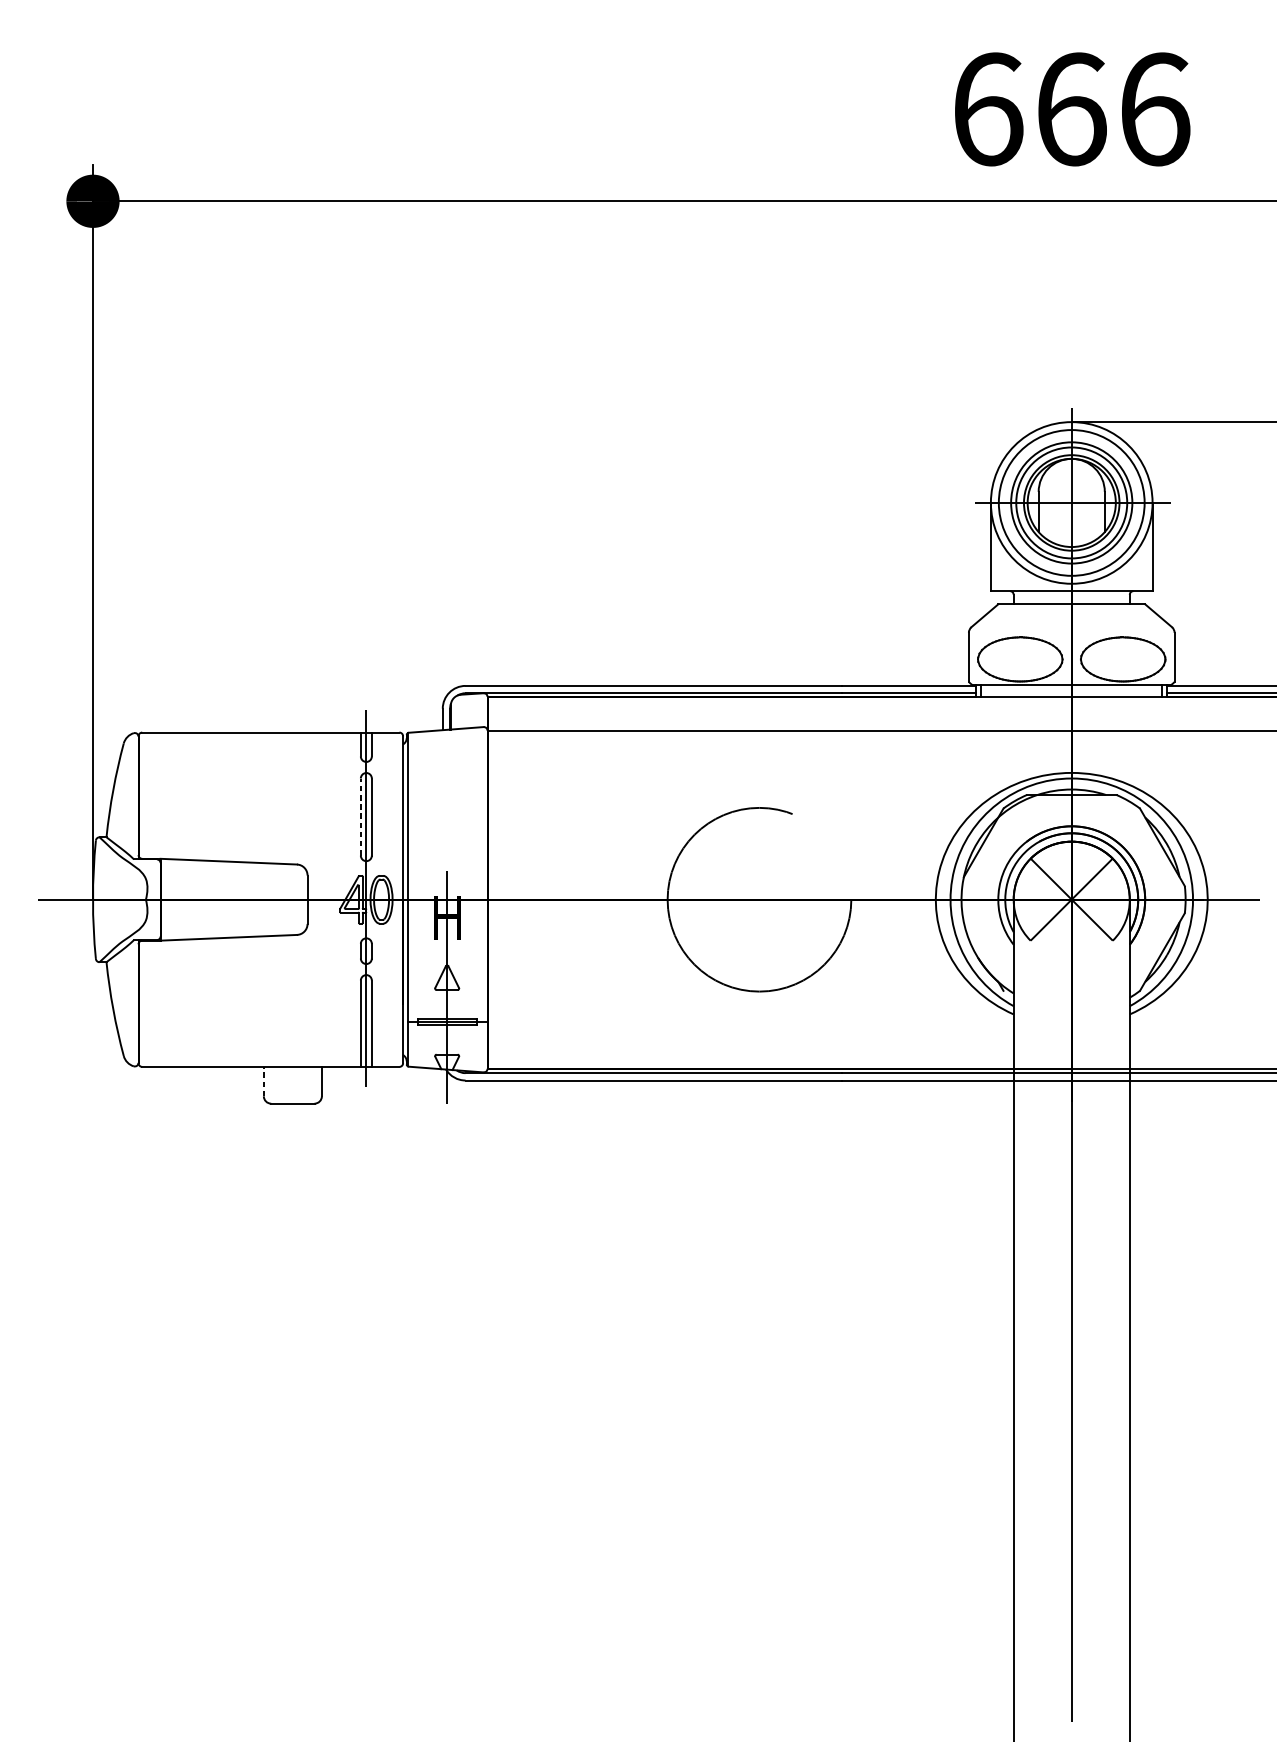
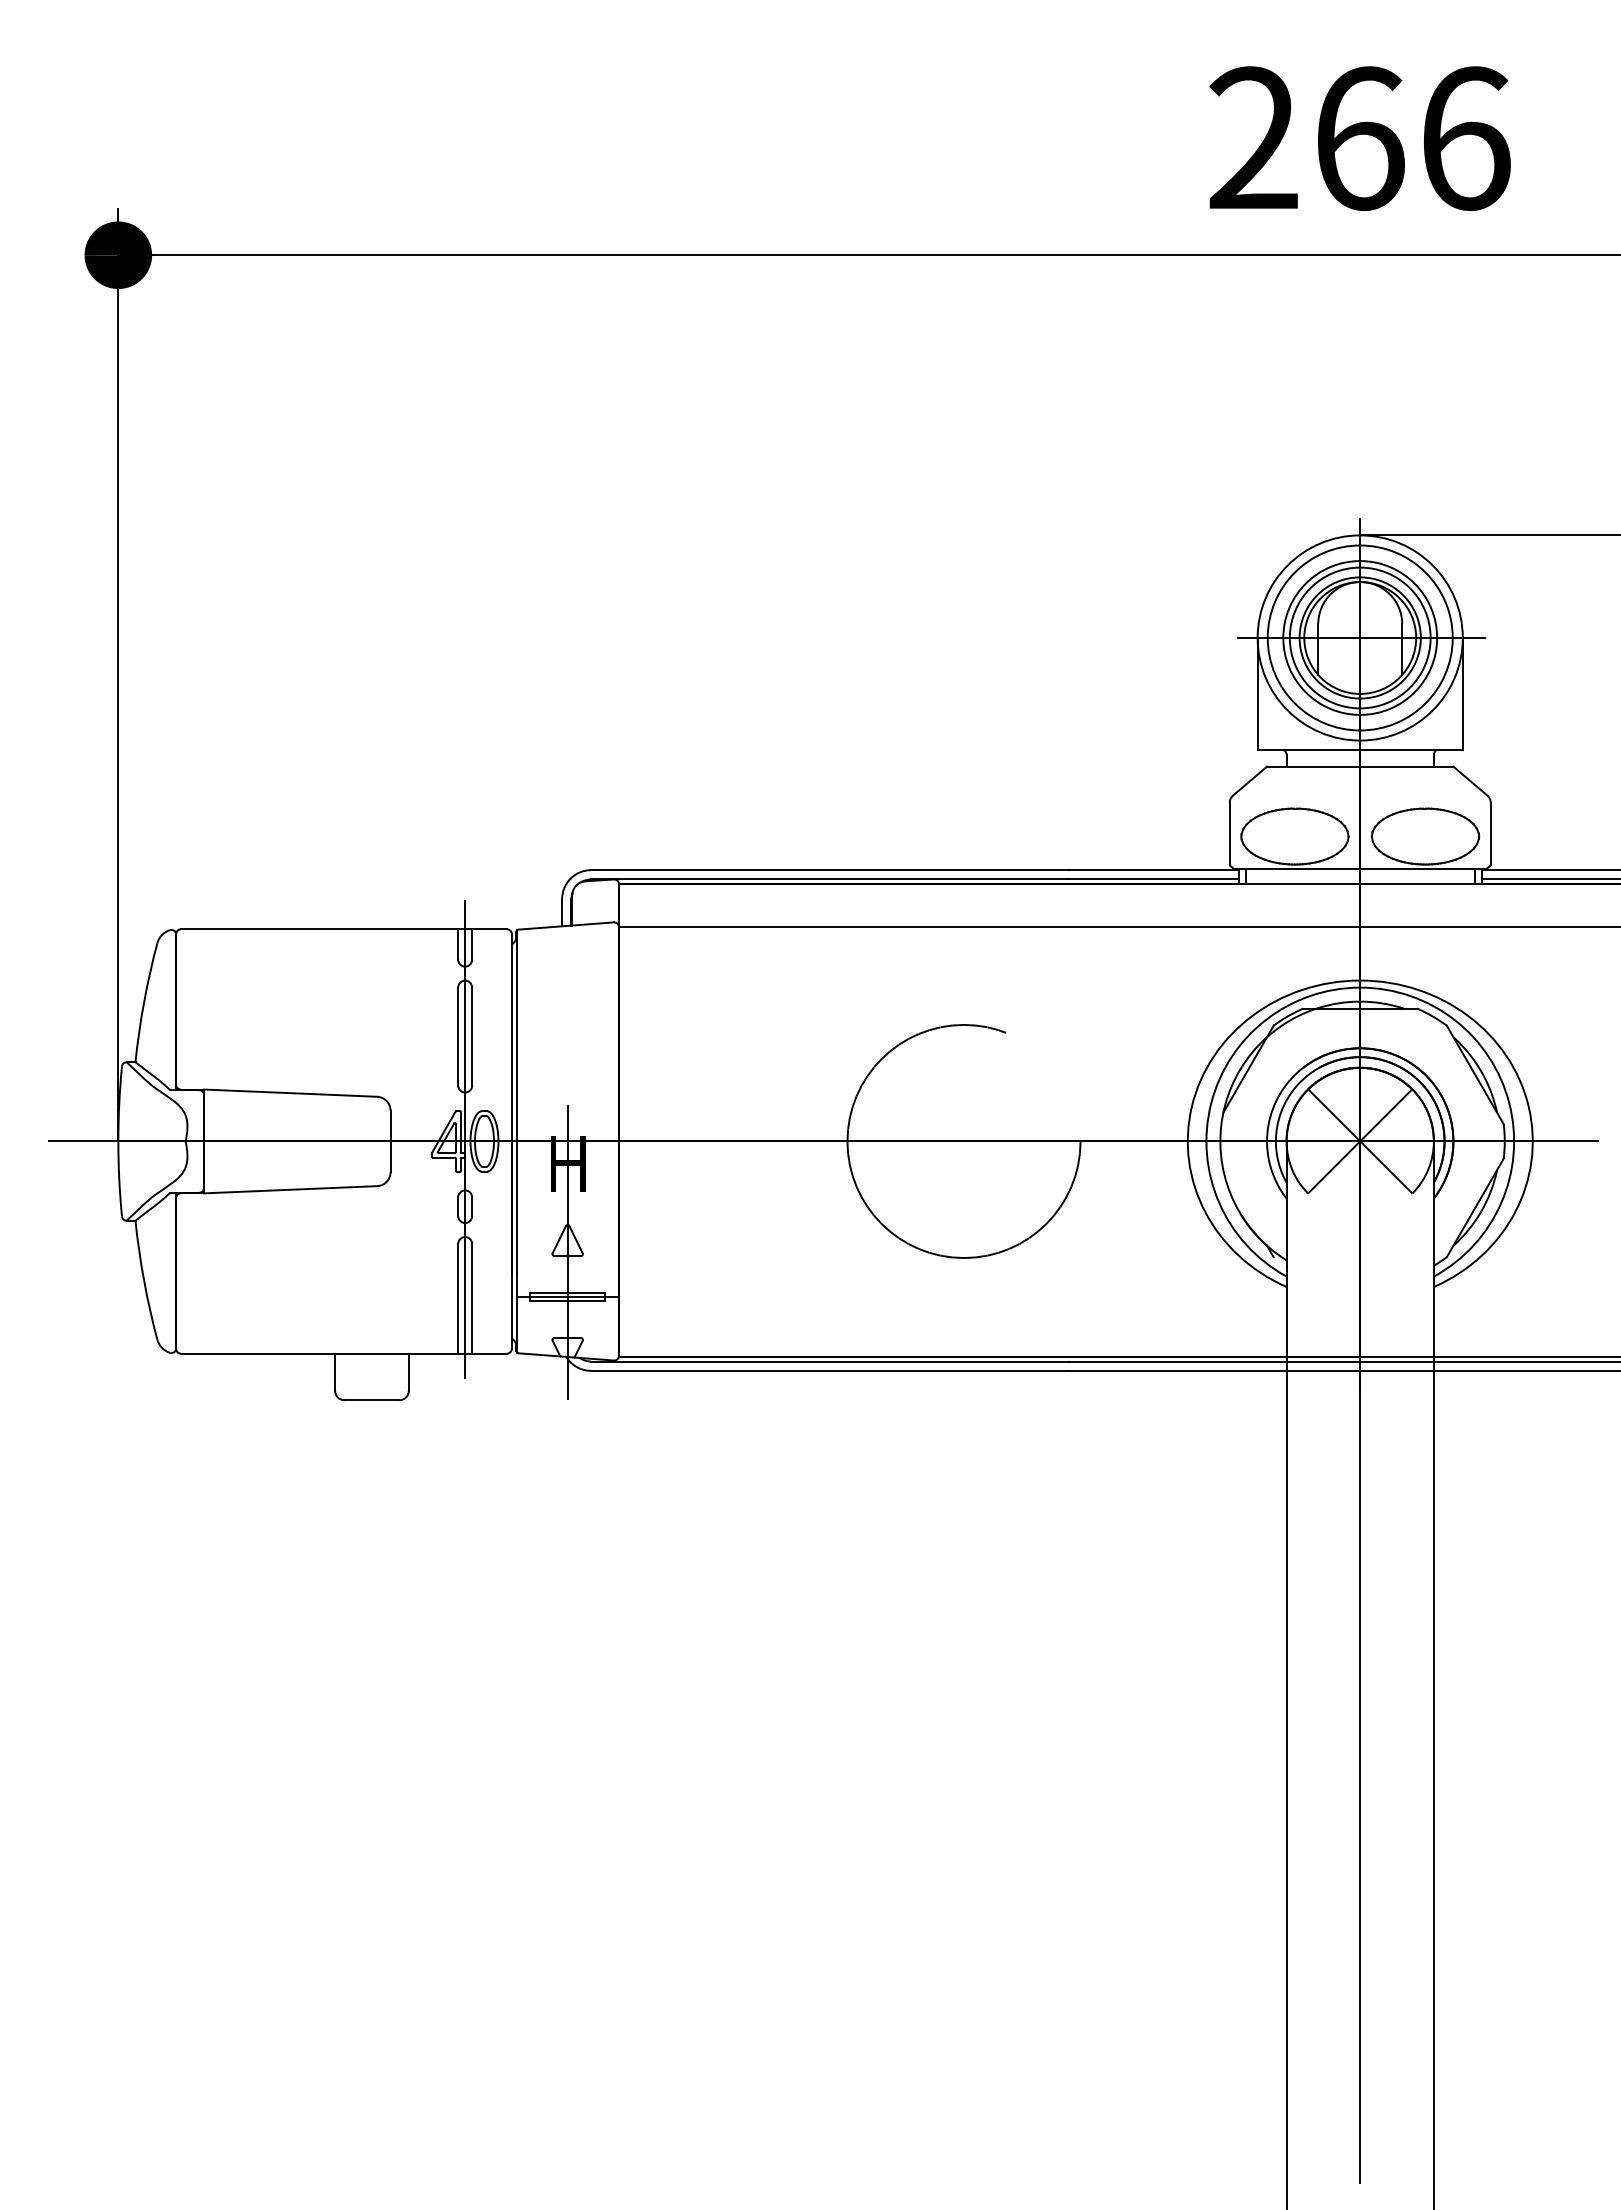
text: (988, 109) -> (1254, 138), 666 -> 266
line: (361, 817) -> (458, 1036), dashed -> solid
line: (264, 1081) -> (335, 1372), dashed -> solid

